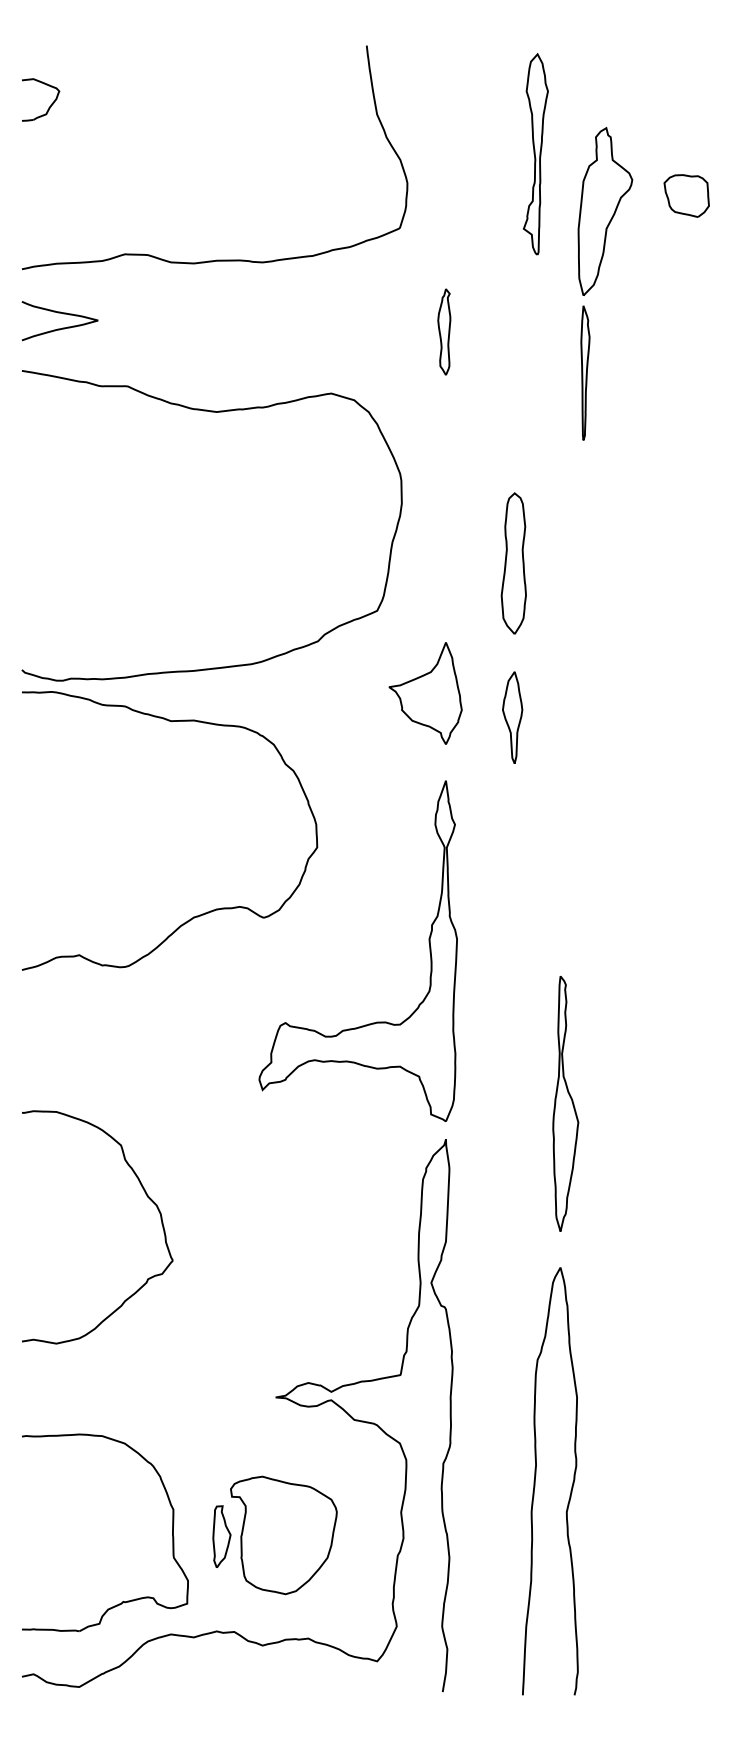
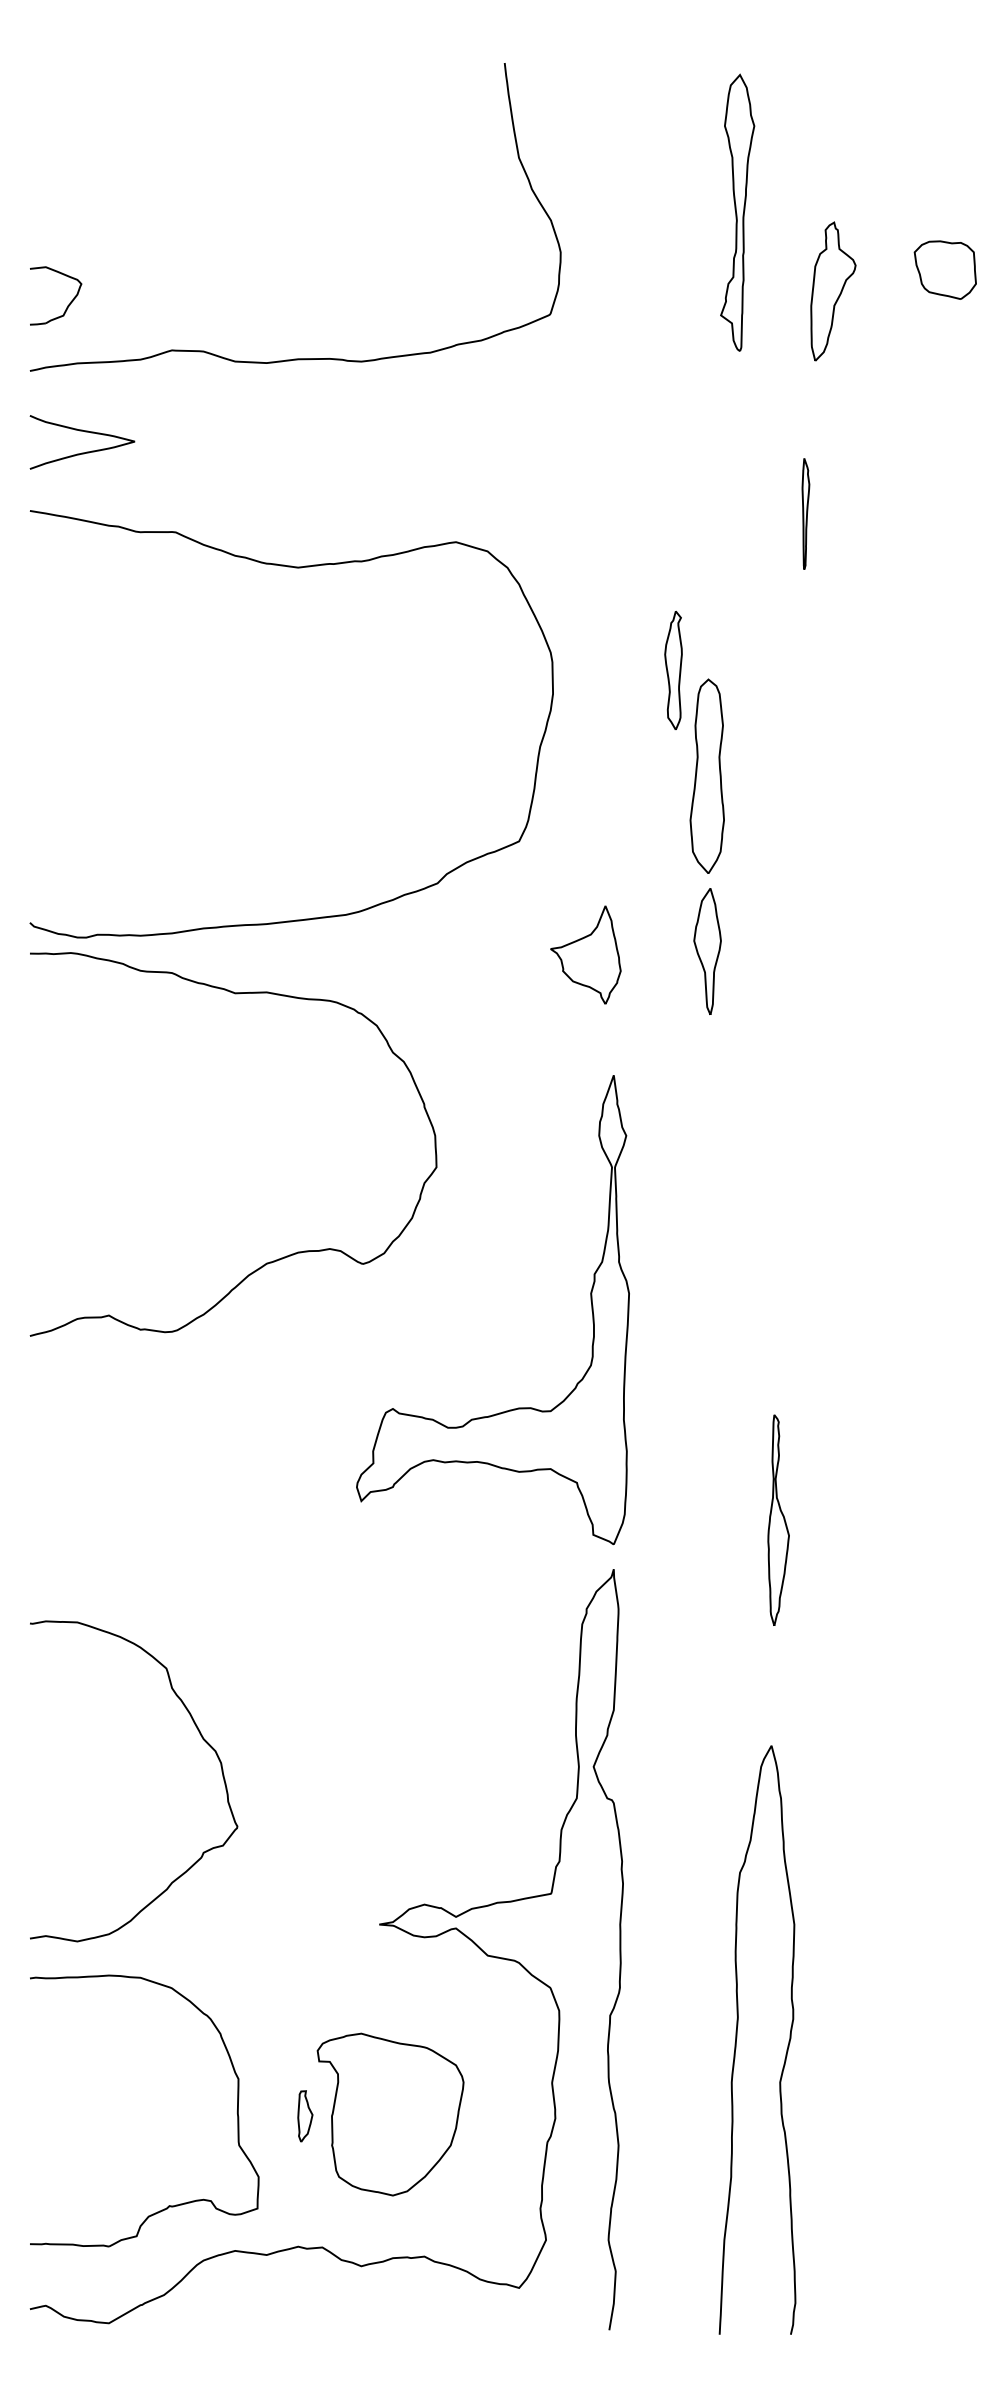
part: (49, 106) -> (67, 305), moved
part: (605, 211) -> (833, 291), size x0.6
part: (444, 331) -> (673, 669), moved
part: (585, 372) -> (805, 513), size x0.6
part: (425, 692) -> (585, 954), size x0.7
part: (512, 717) -> (707, 951), moved
part: (565, 1104) -> (778, 1520), size x0.6
curve: (147, 1196) -> (202, 1739), moved
part: (222, 1536) -> (305, 2116), size x0.6

